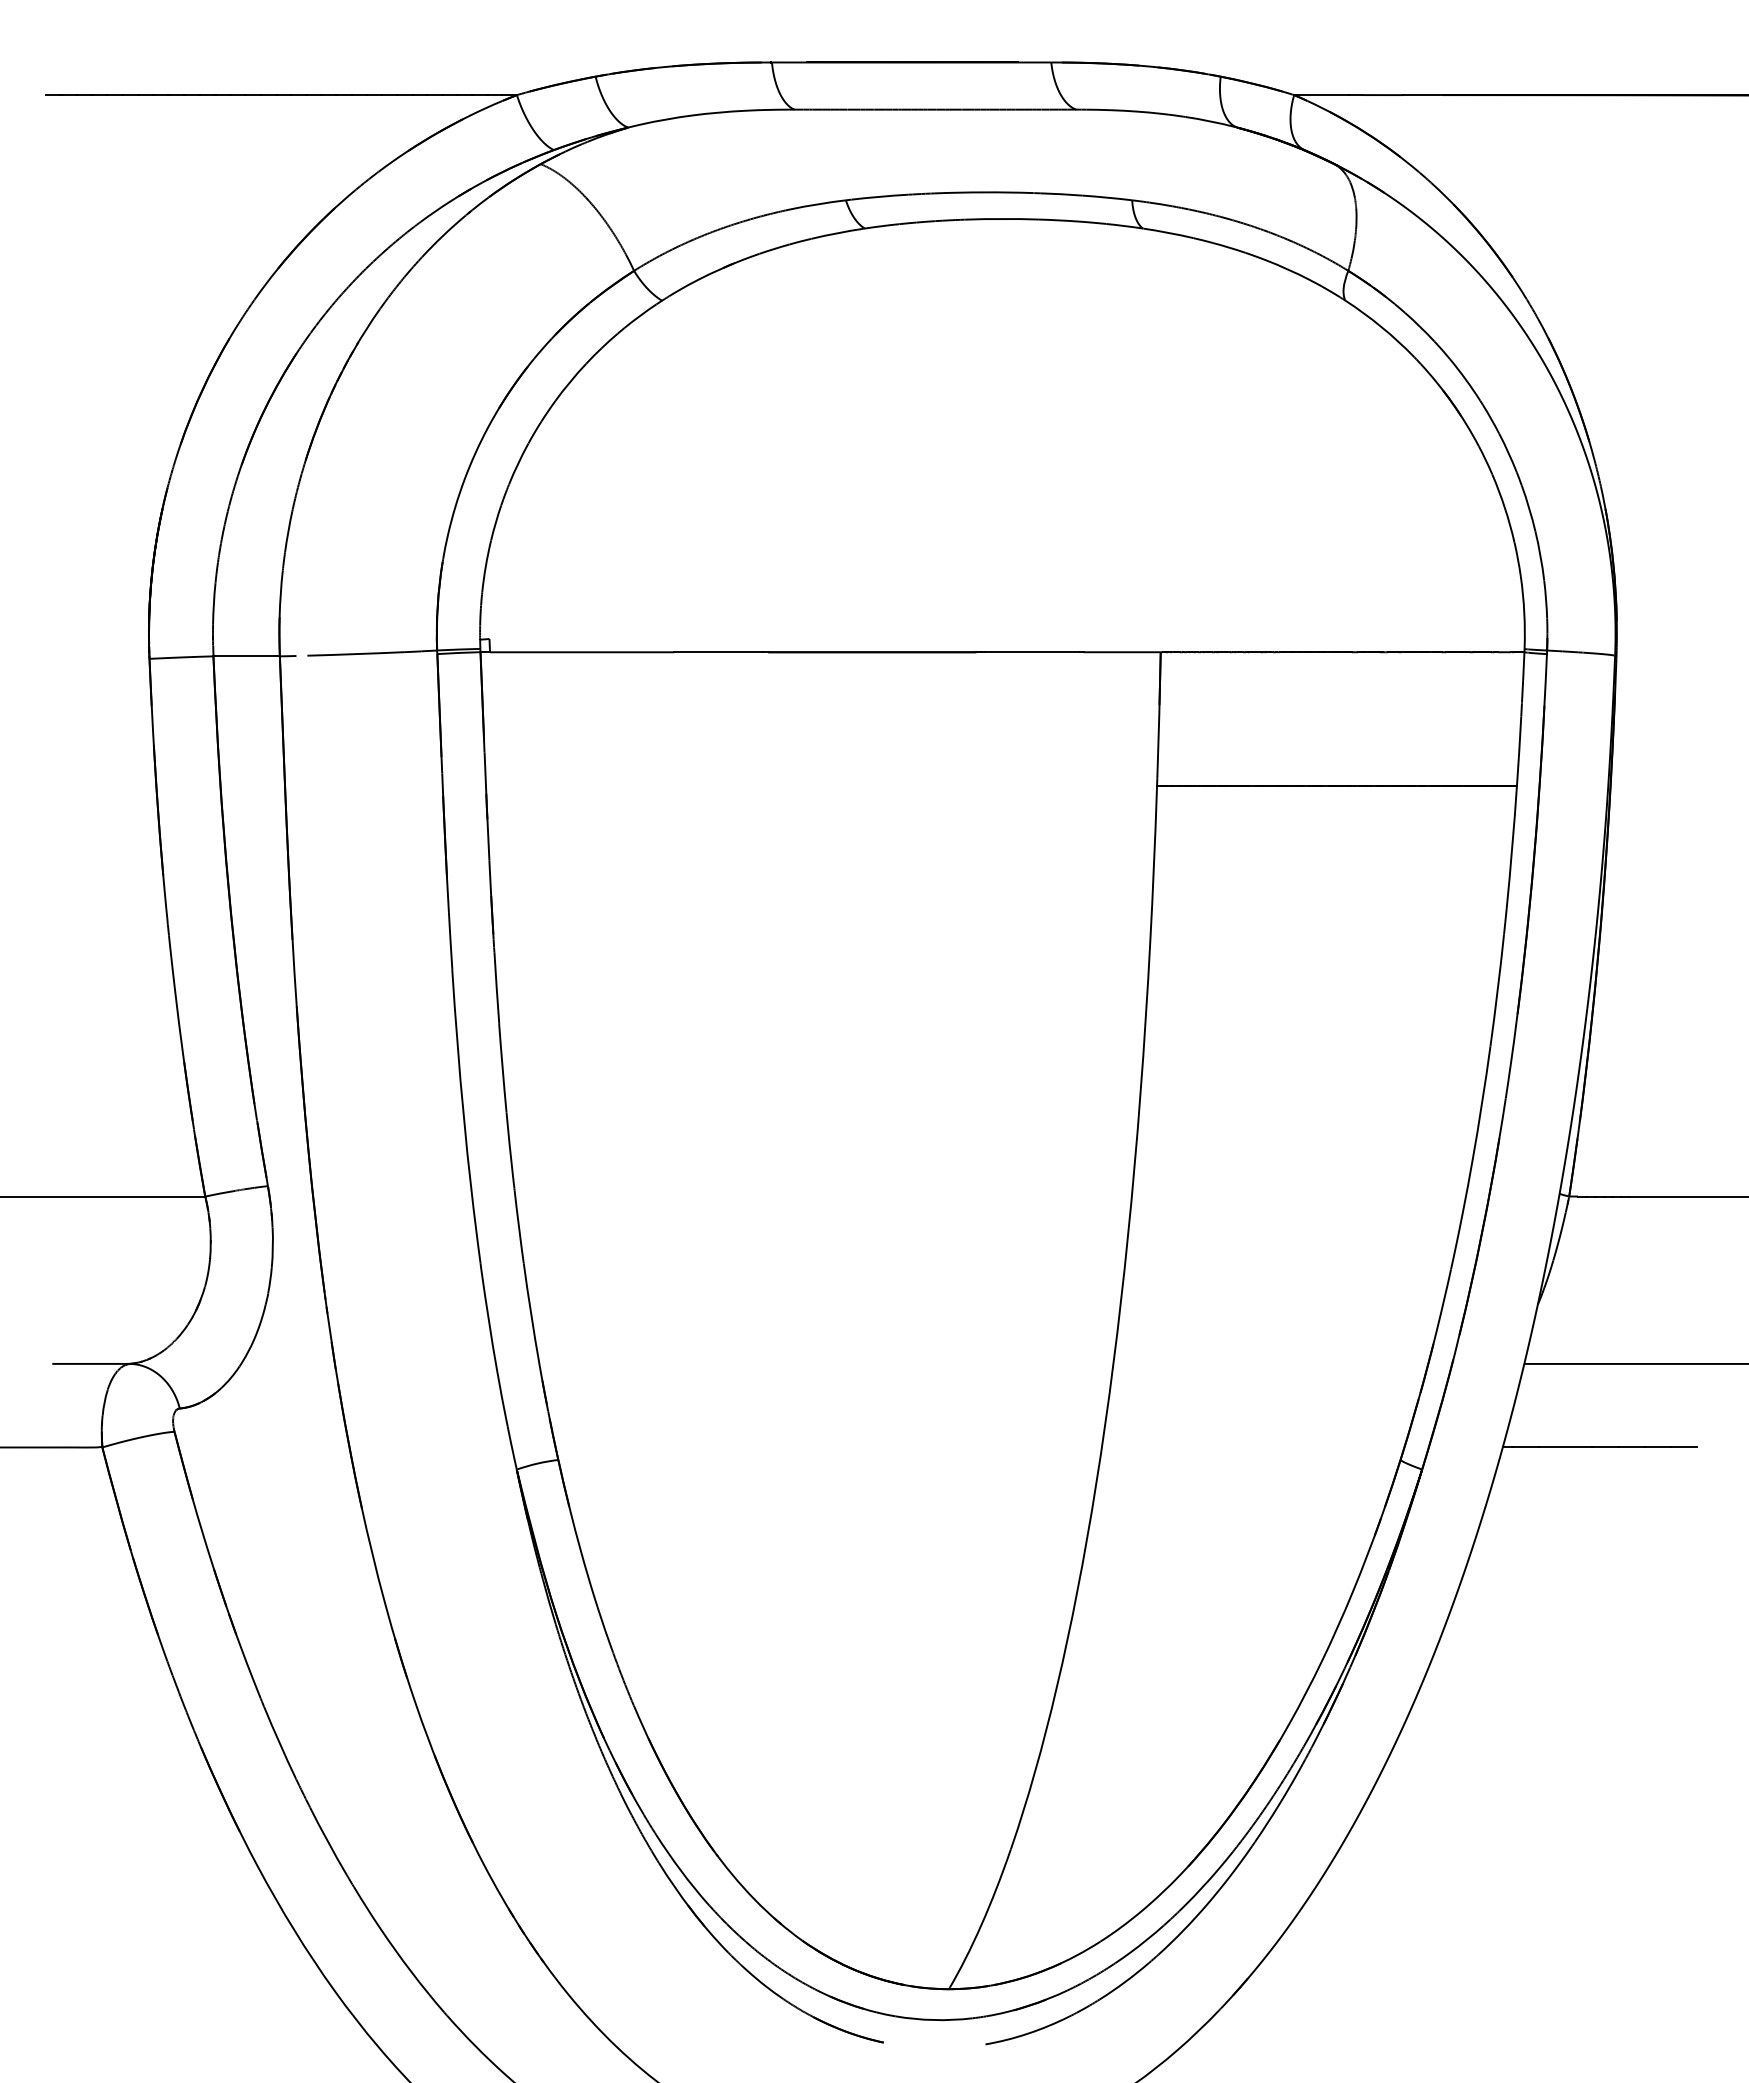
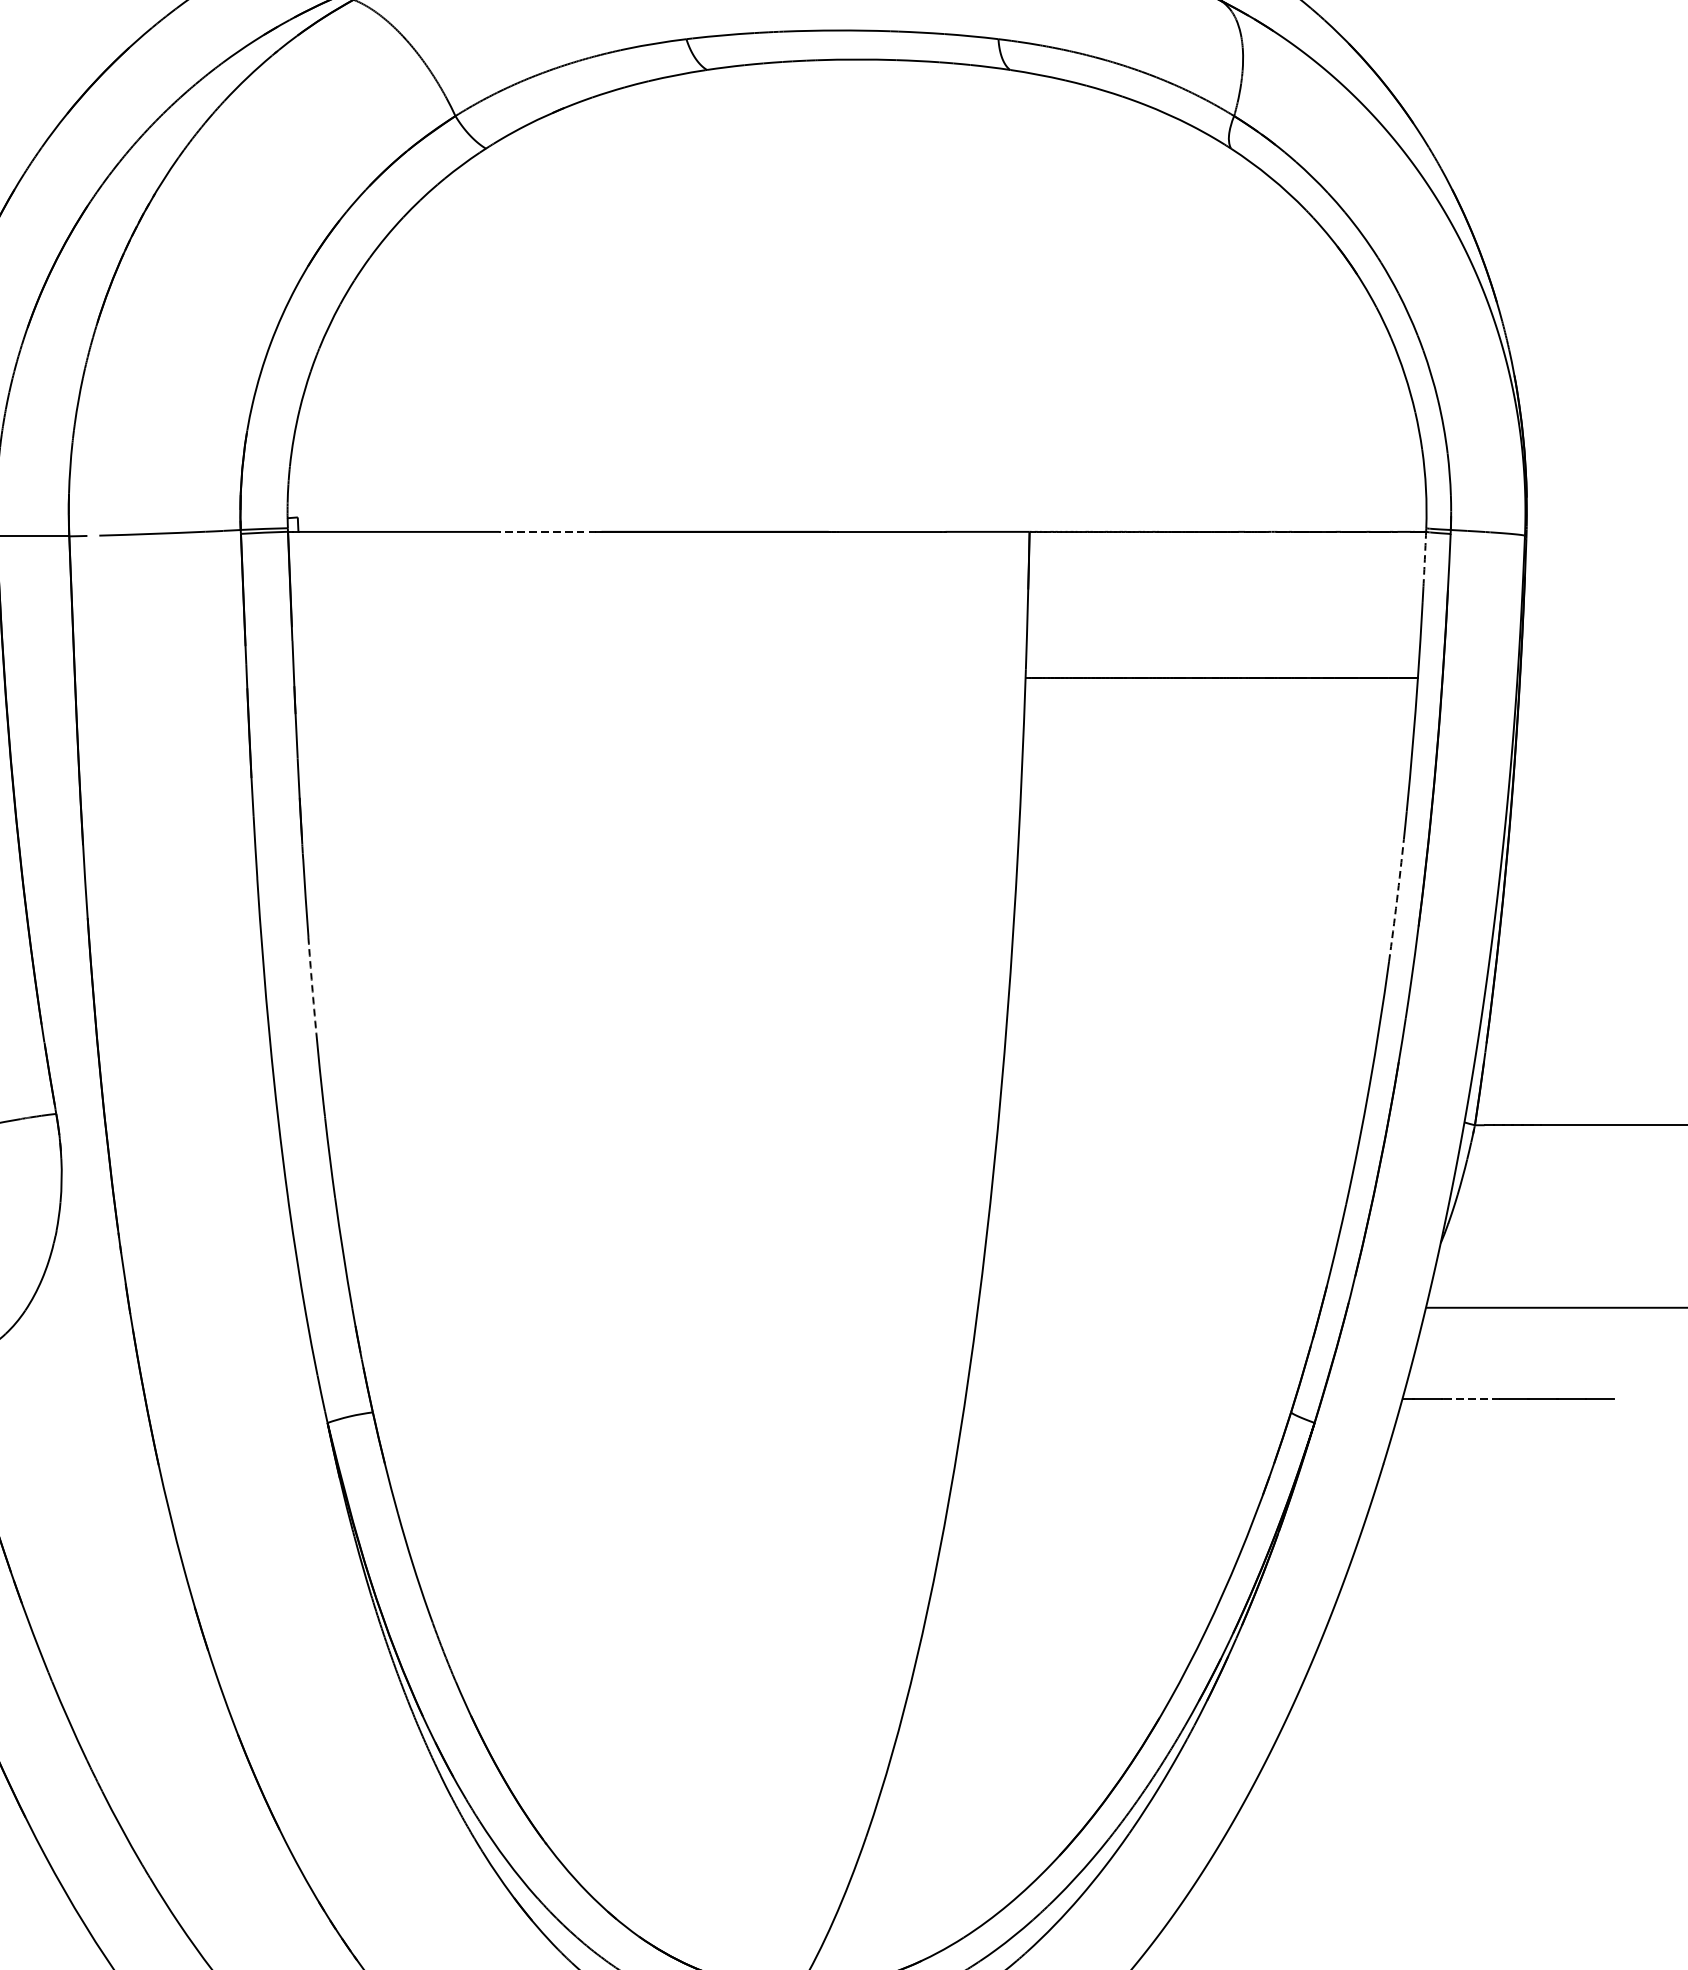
line: (718, 652) -> (547, 532), solid -> dashed
arc: (1523, 677) -> (1425, 559), solid -> dashed
arc: (1497, 990) -> (1396, 900), solid -> dashed
arc: (502, 1068) -> (312, 985), solid -> dashed
line: (1565, 1447) -> (1470, 1398), solid -> dashed

